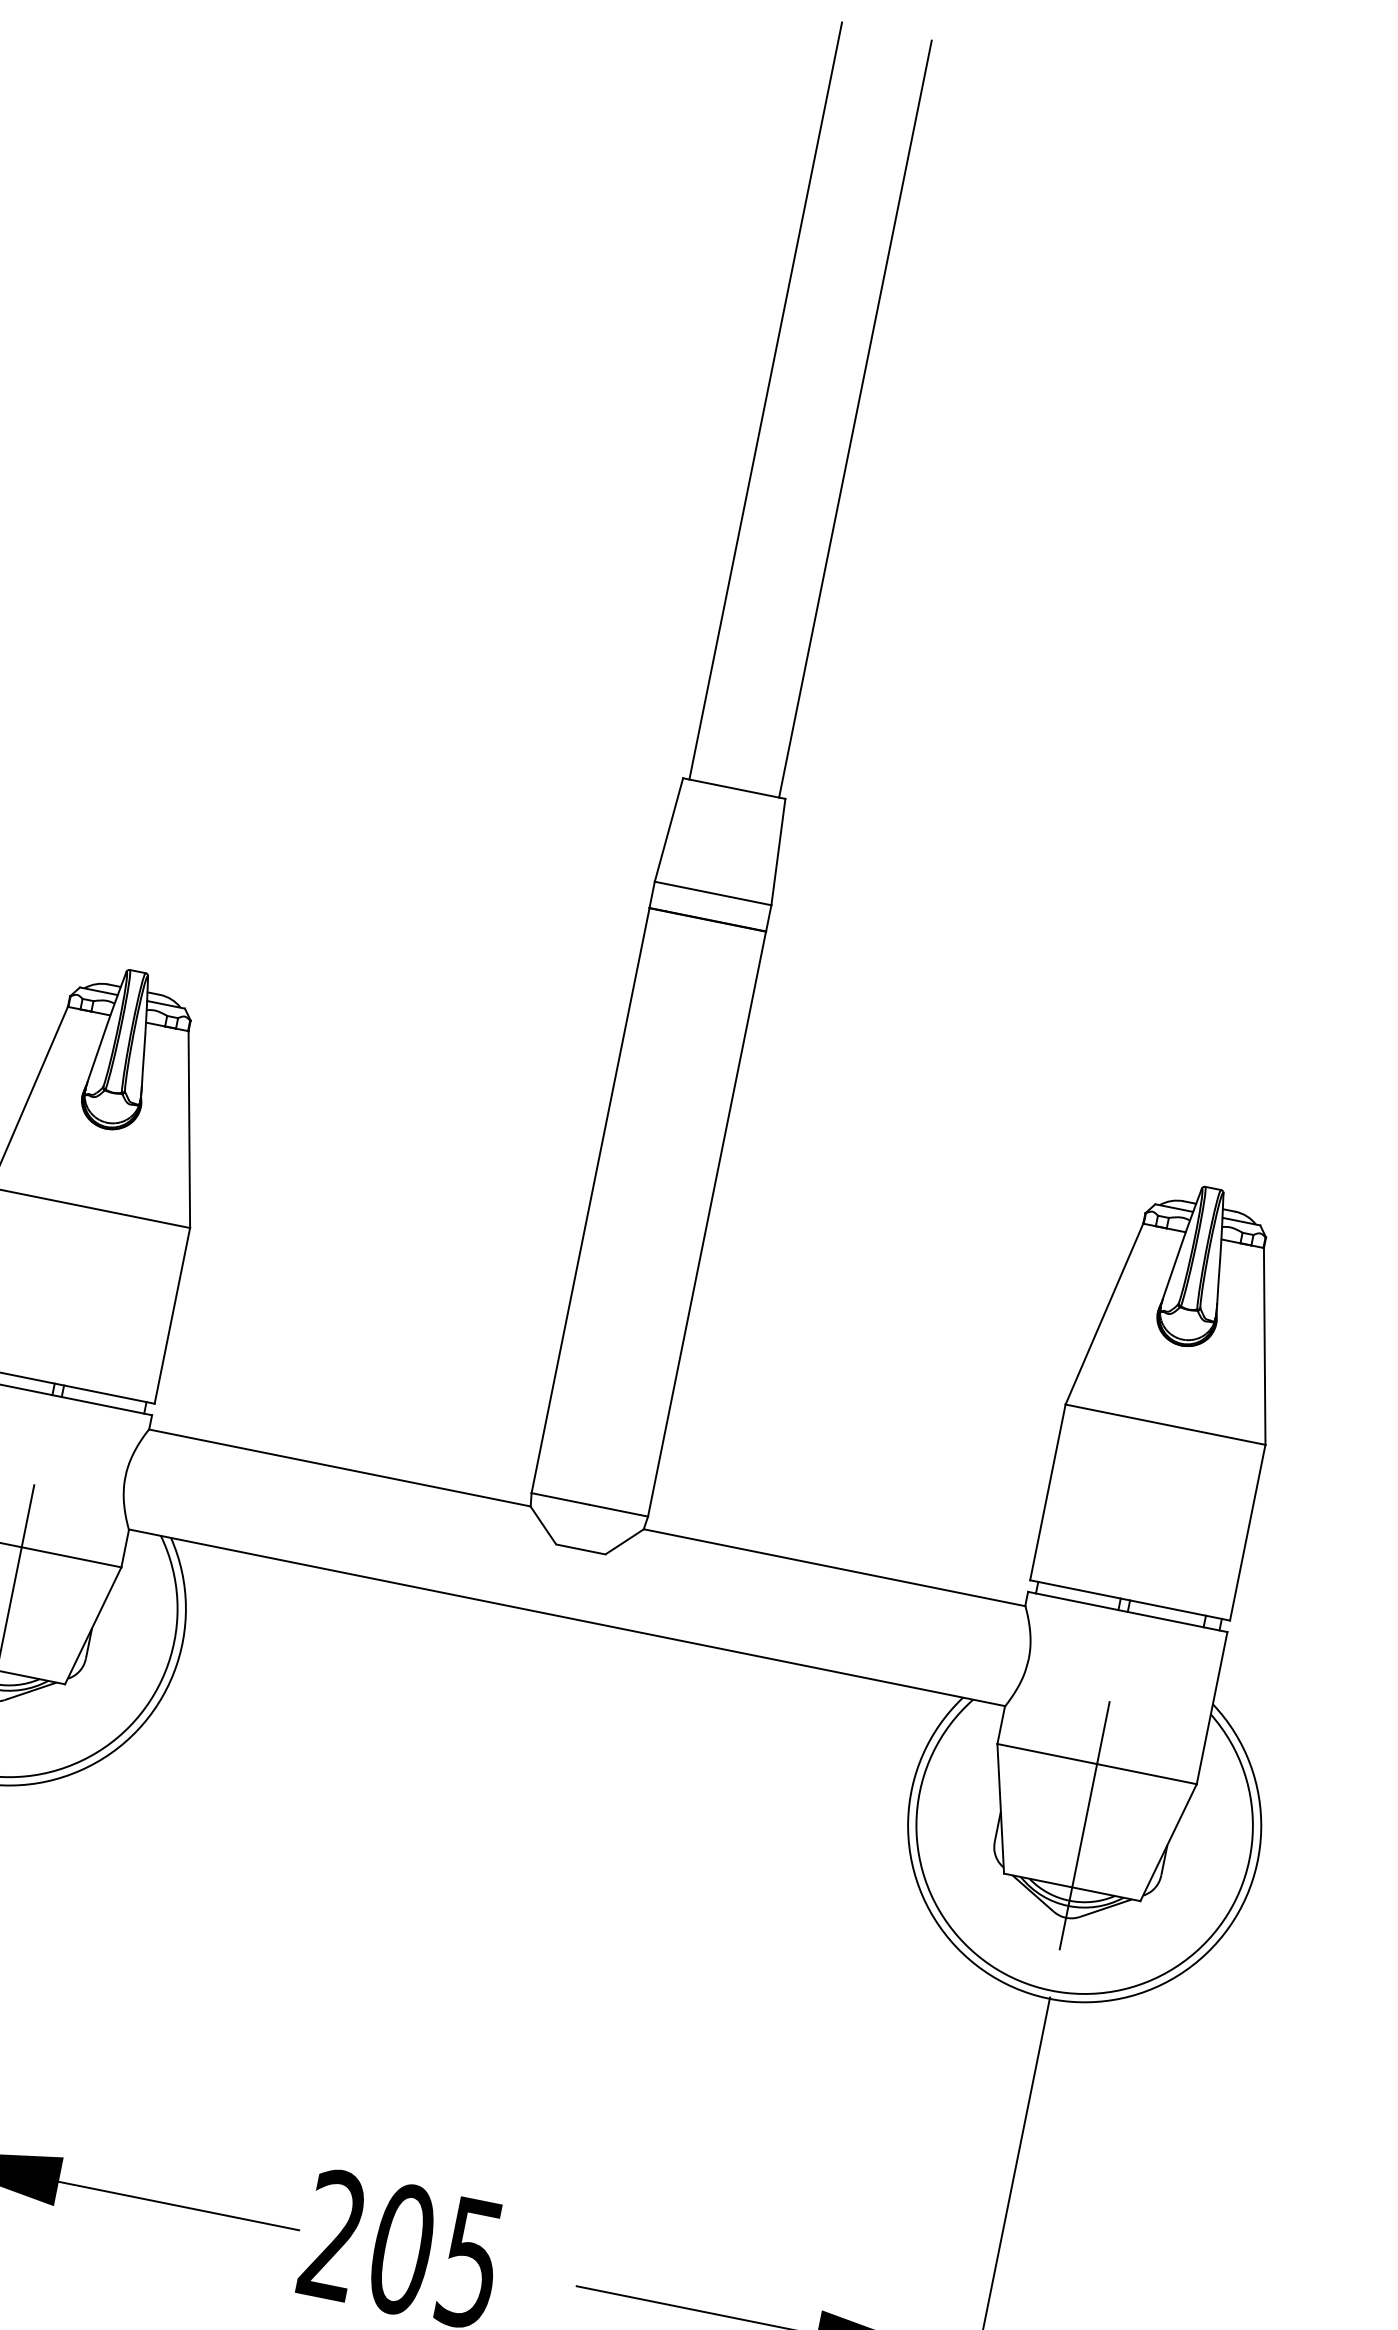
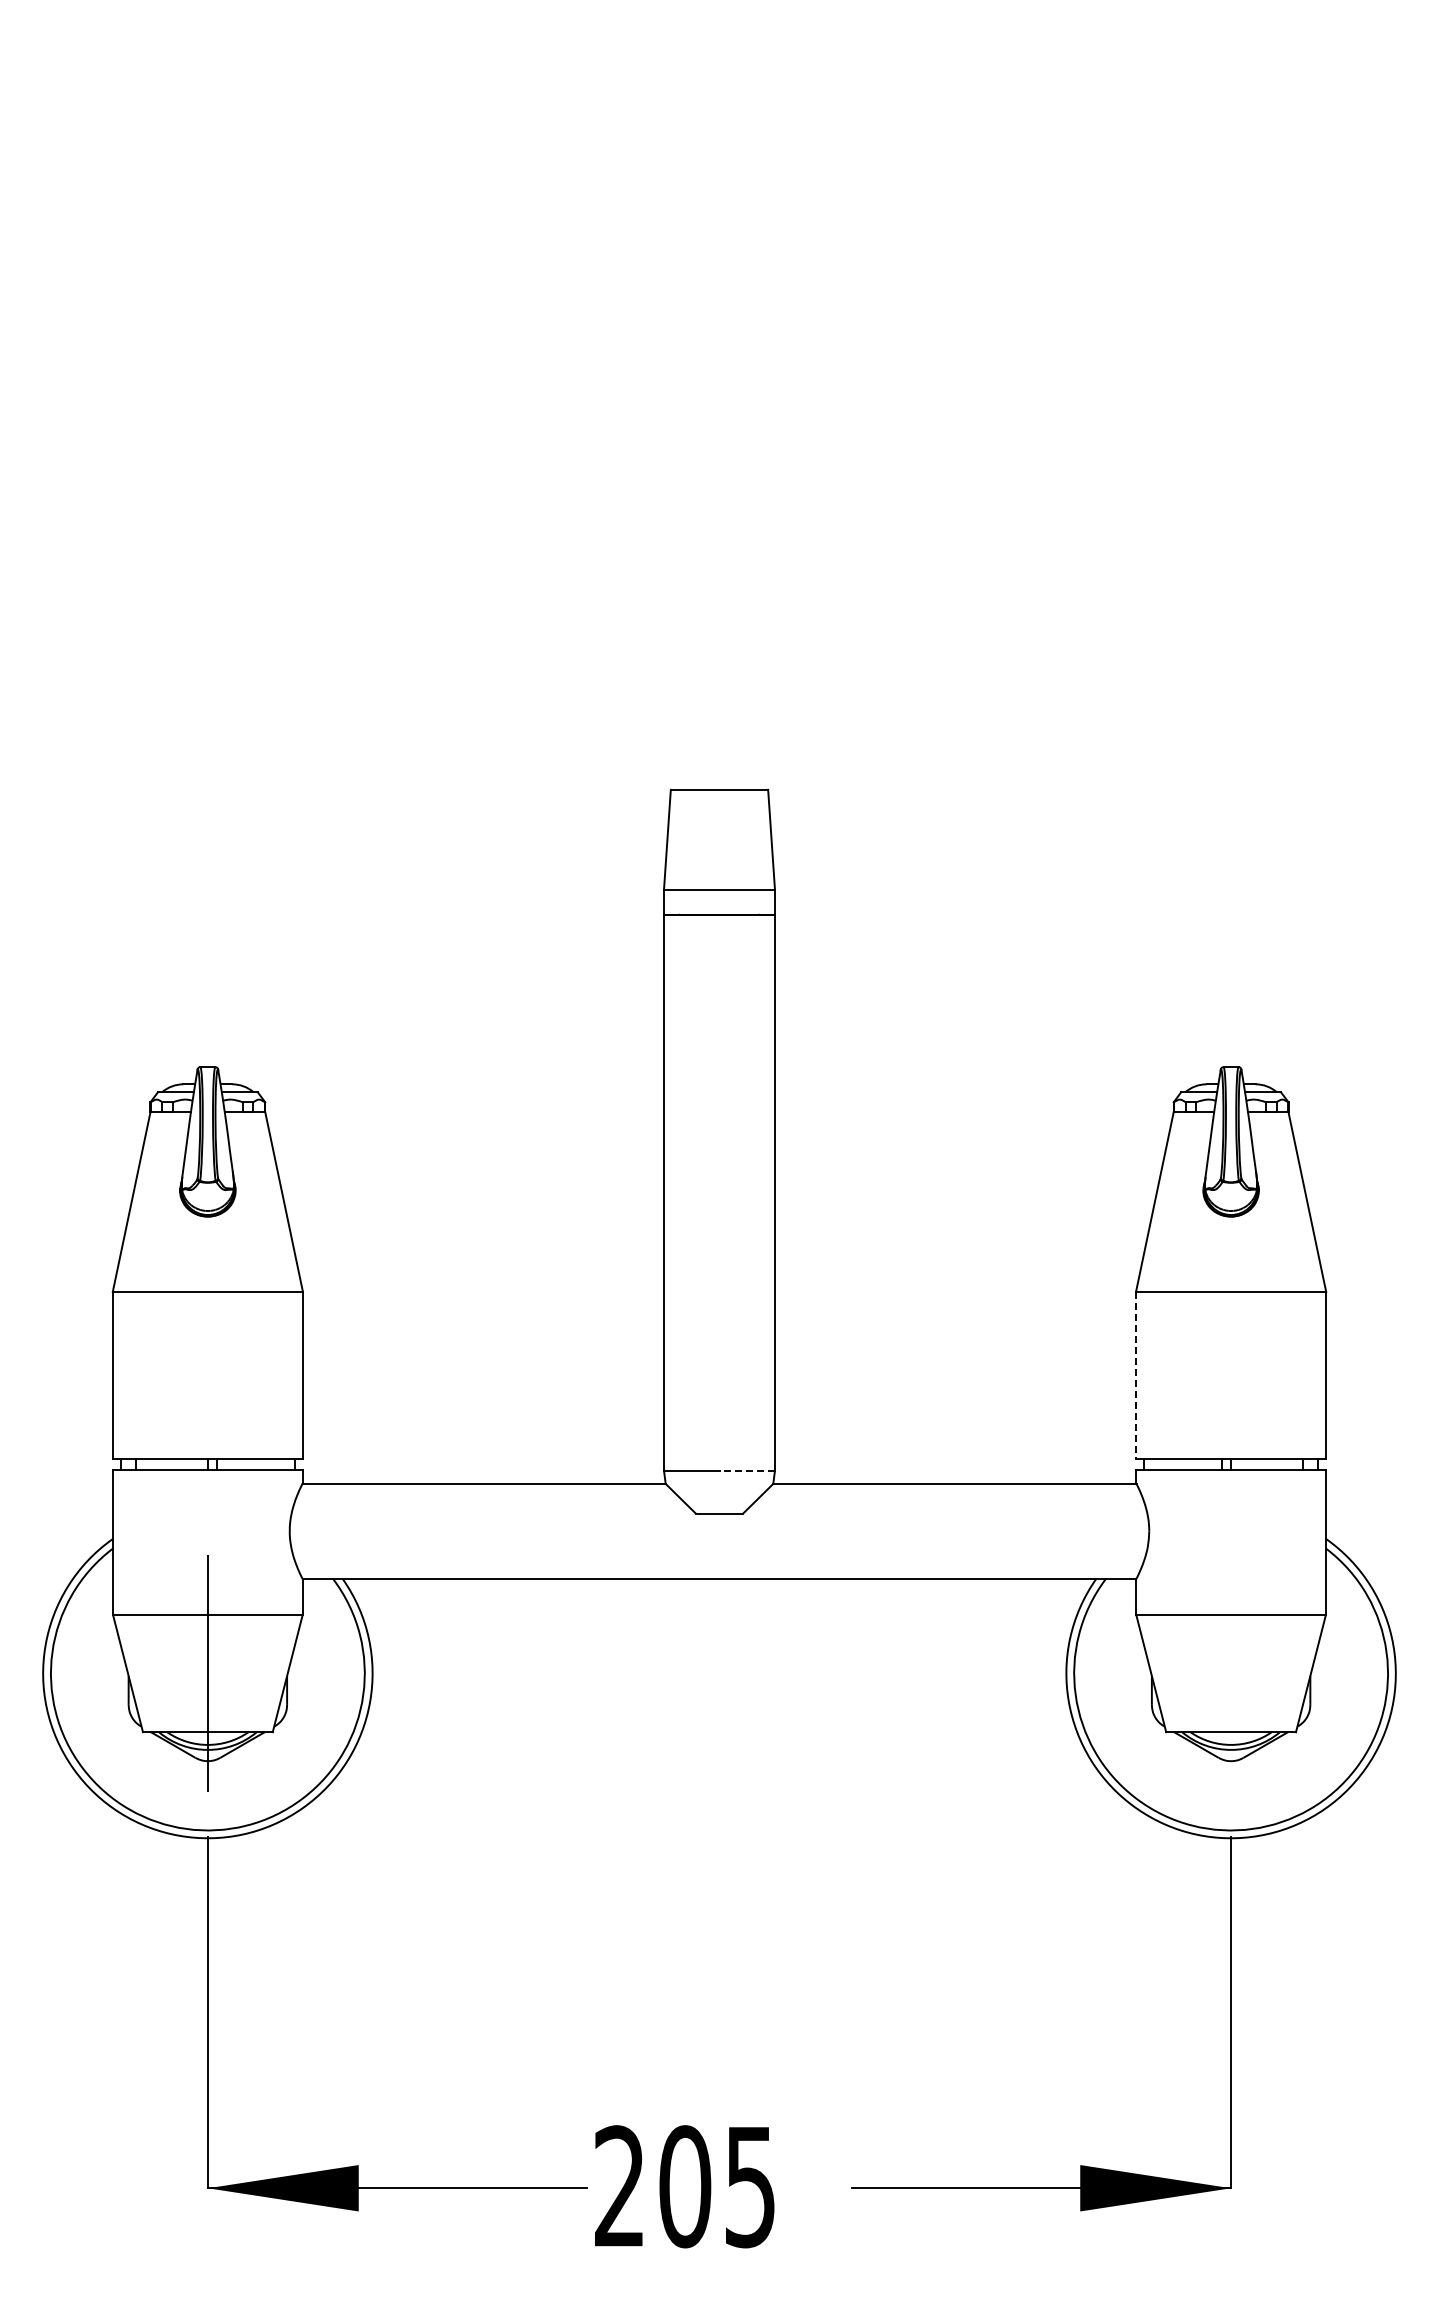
line: (765, 400) -> (676, 429), removed
line: (855, 419) -> (762, 429), removed
line: (1048, 1492) -> (1136, 1375), solid -> dashed
line: (619, 1510) -> (747, 1471), solid -> dashed
line: (1085, 1825) -> (1231, 1673), removed

